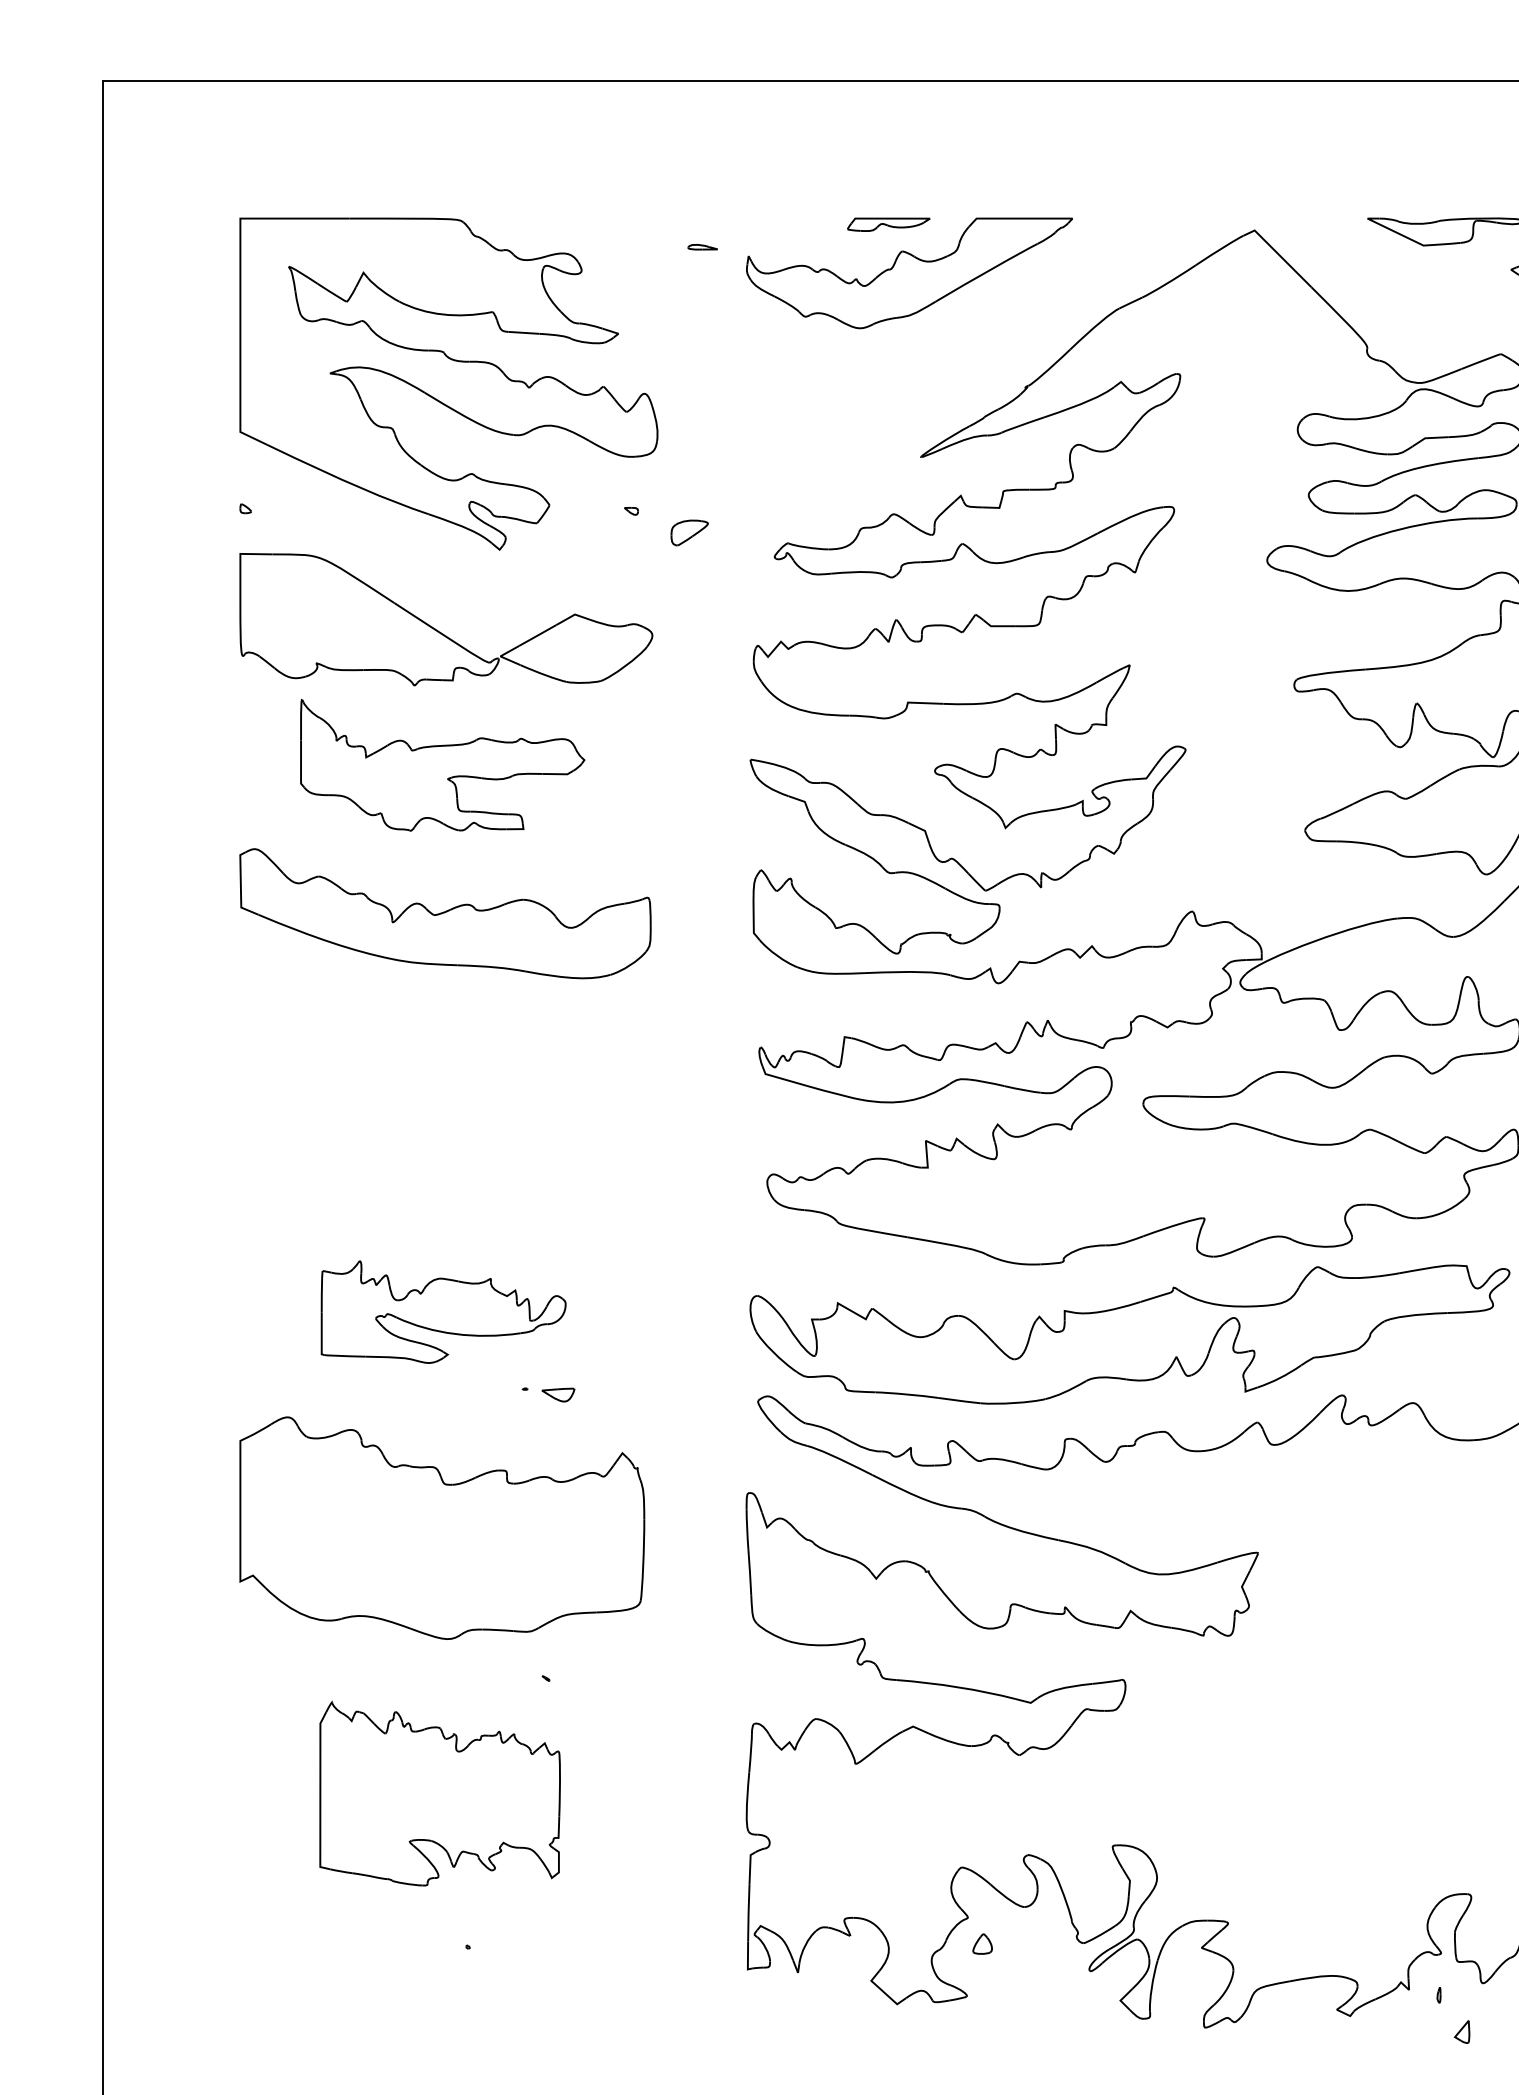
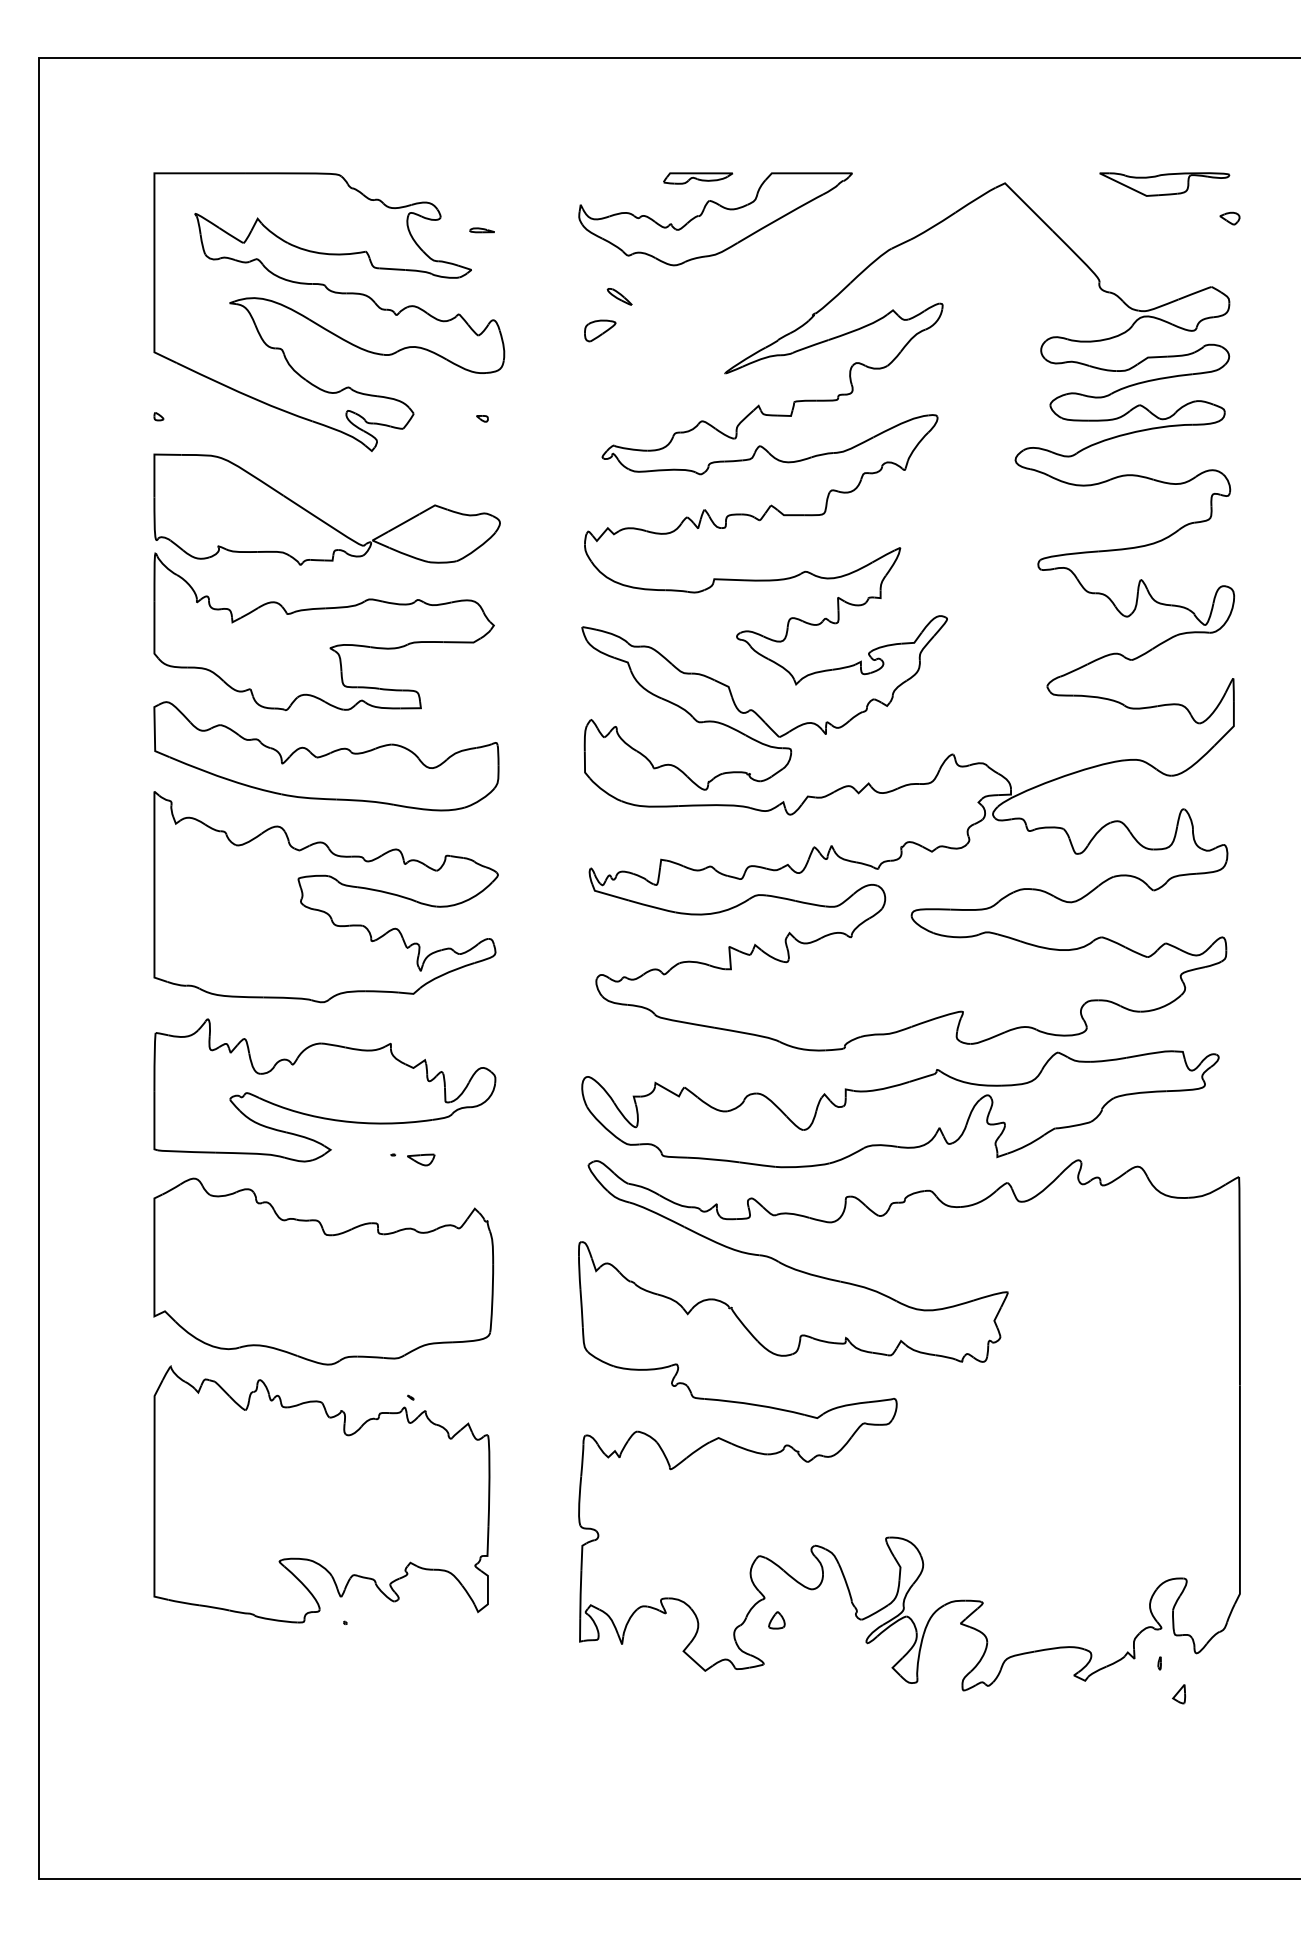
part: (701, 247) -> (481, 230), moved
part: (794, 365) -> (619, 296), added
part: (689, 532) -> (600, 330), moved
part: (441, 764) -> (323, 631), size x1.43
part: (438, 1096) -> (320, 909), added
part: (443, 1312) -> (324, 1090), size x1.67
part: (439, 1793) -> (321, 1494), size x1.67

